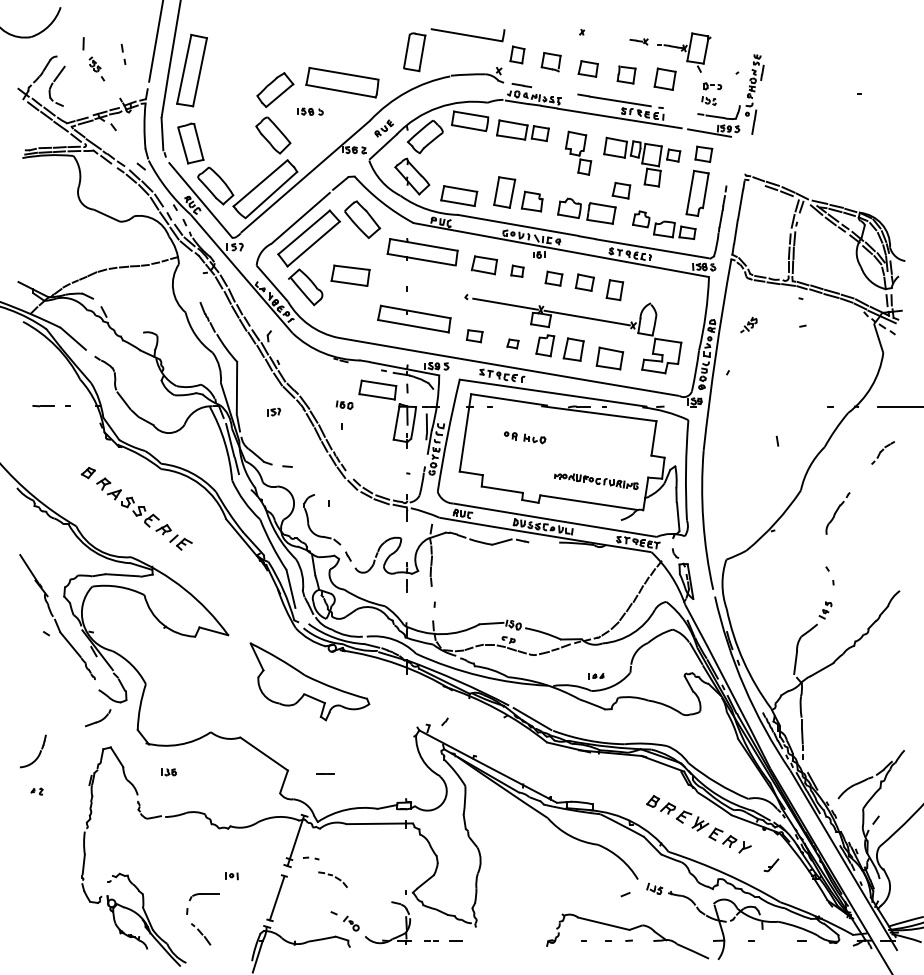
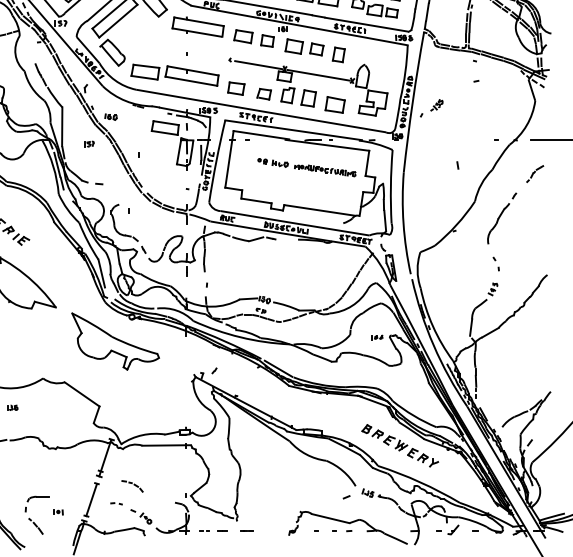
part: (517, 271) -> (267, 41), size x1.43
part: (350, 275) -> (145, 71), moved
part: (553, 278) -> (293, 46), size x1.43
part: (748, 324) -> (436, 104), moved
part: (474, 335) -> (236, 88), size x1.43
part: (512, 343) -> (263, 93), size x1.67
part: (344, 404) -> (110, 116), moved
part: (596, 481) -> (325, 170), moved
part: (837, 513) -> (501, 218), size x1.67
part: (596, 676) -> (377, 337), moved
line: (325, 773) -> (247, 530), moved
part: (311, 858) -> (116, 503), moved
part: (771, 865) -> (453, 530), moved
part: (231, 876) -> (58, 512), moved

